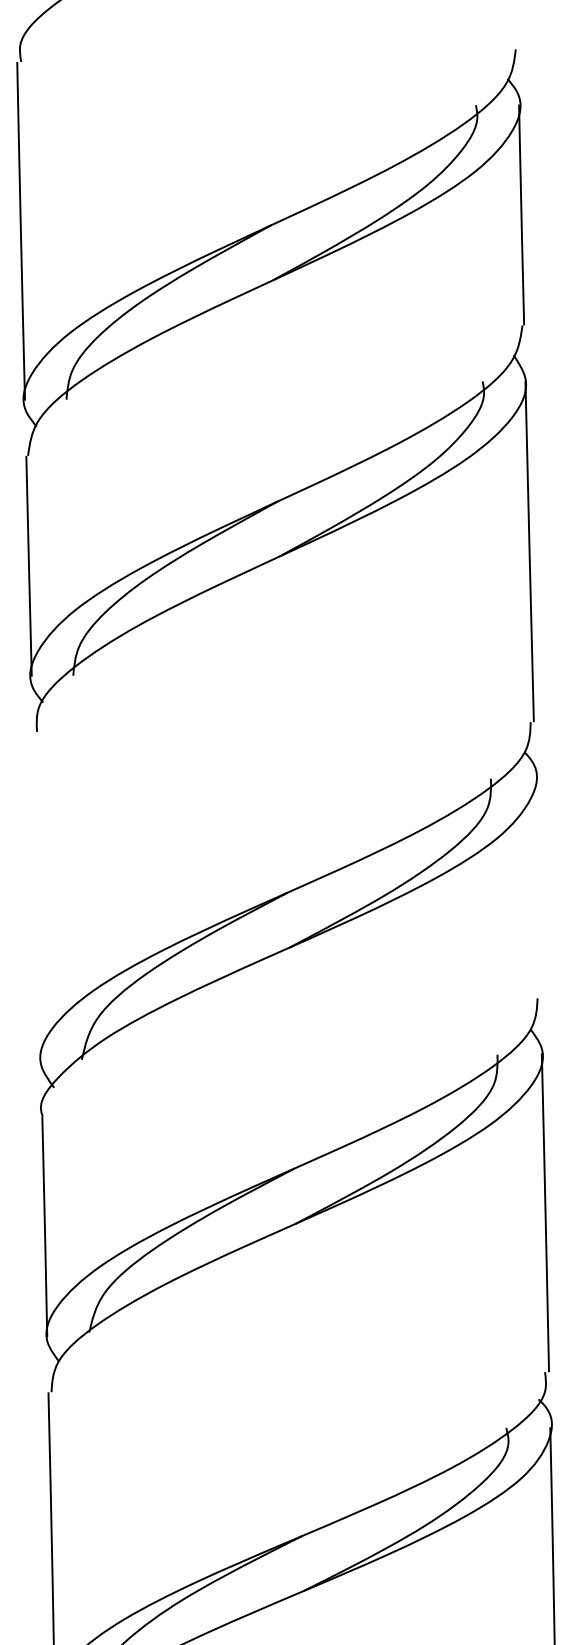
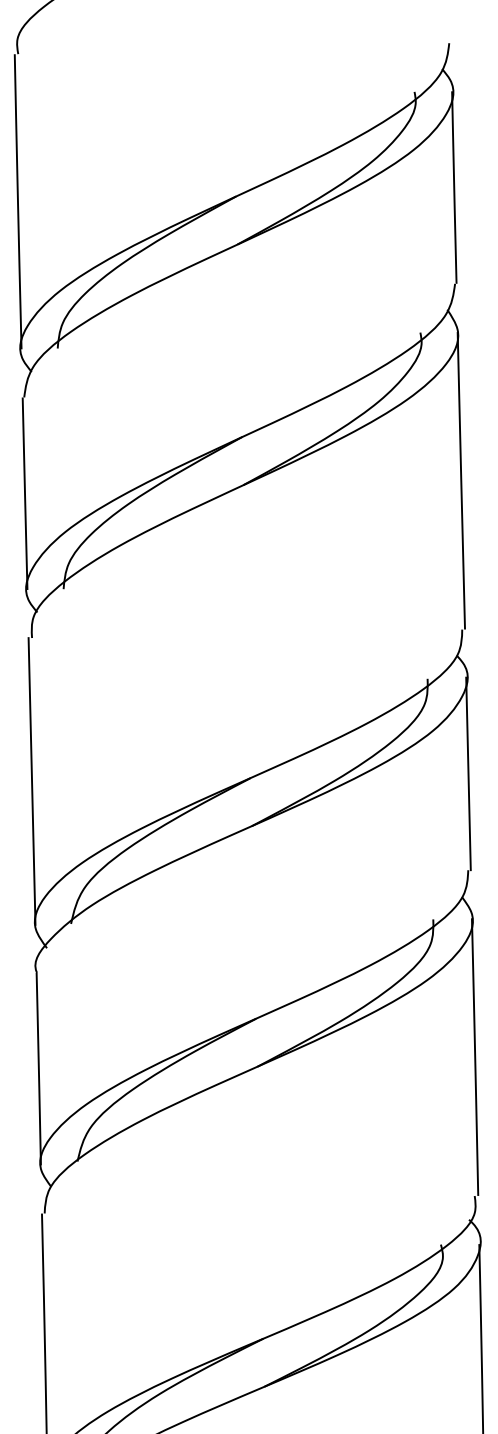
line: (537, 887) -> (468, 773), added
line: (36, 895) -> (31, 780), added

